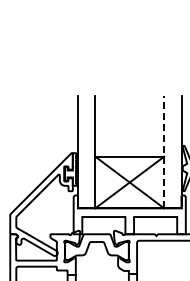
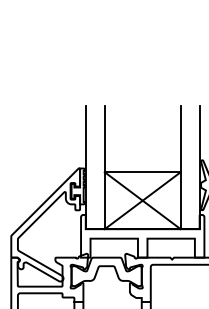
line: (164, 151) -> (180, 166), dashed -> solid

